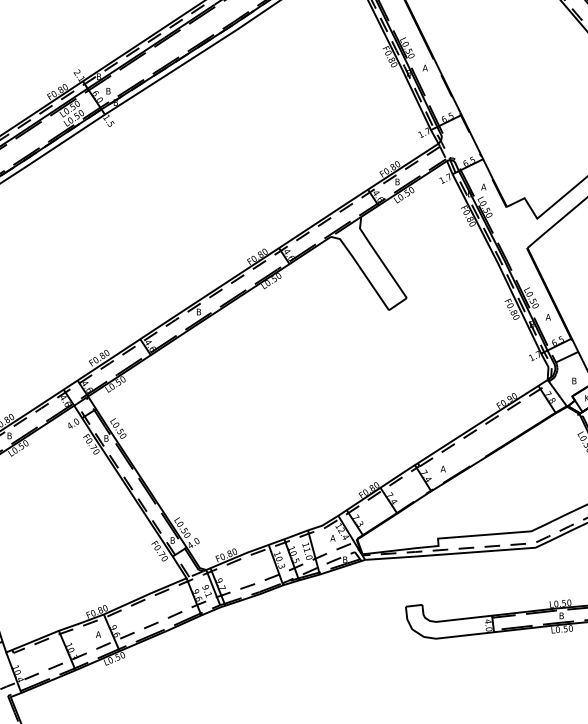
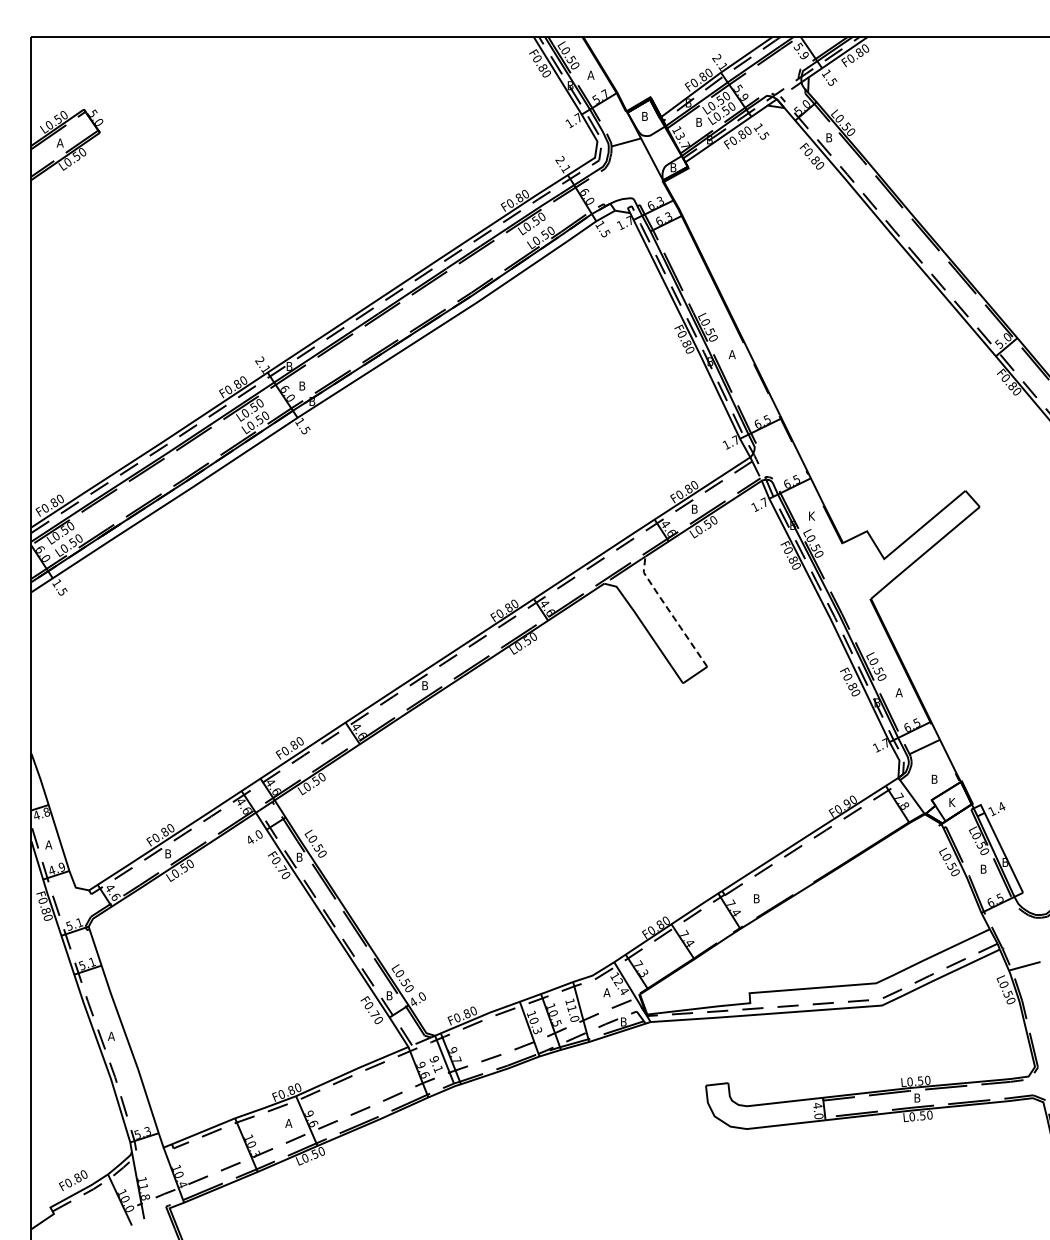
text: (483, 186) -> (811, 515), A -> K
line: (379, 257) -> (670, 611), solid -> dashed
text: (443, 468) -> (756, 898), A -> B

